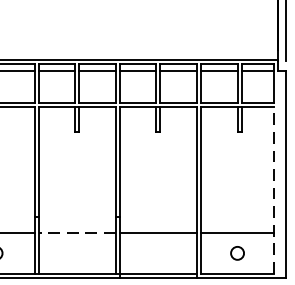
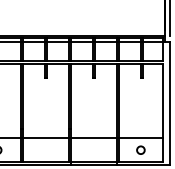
line: (273, 189) -> (162, 112), dashed -> solid
line: (76, 233) -> (45, 138), dashed -> solid

